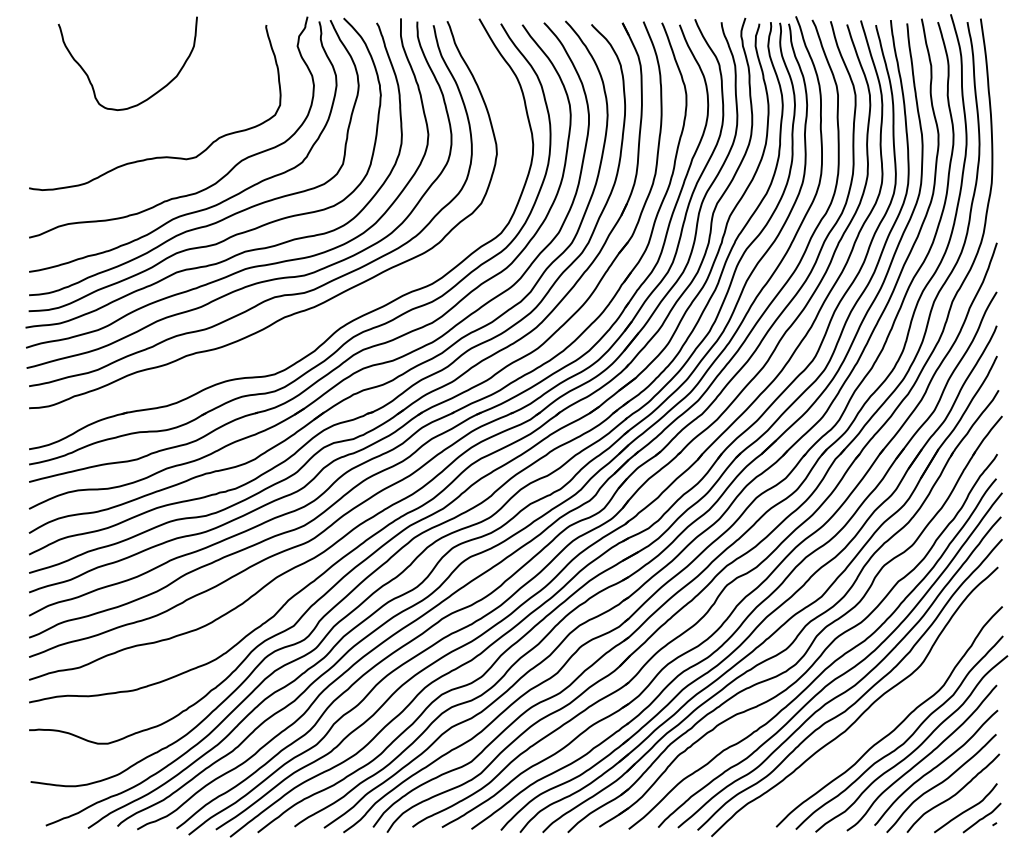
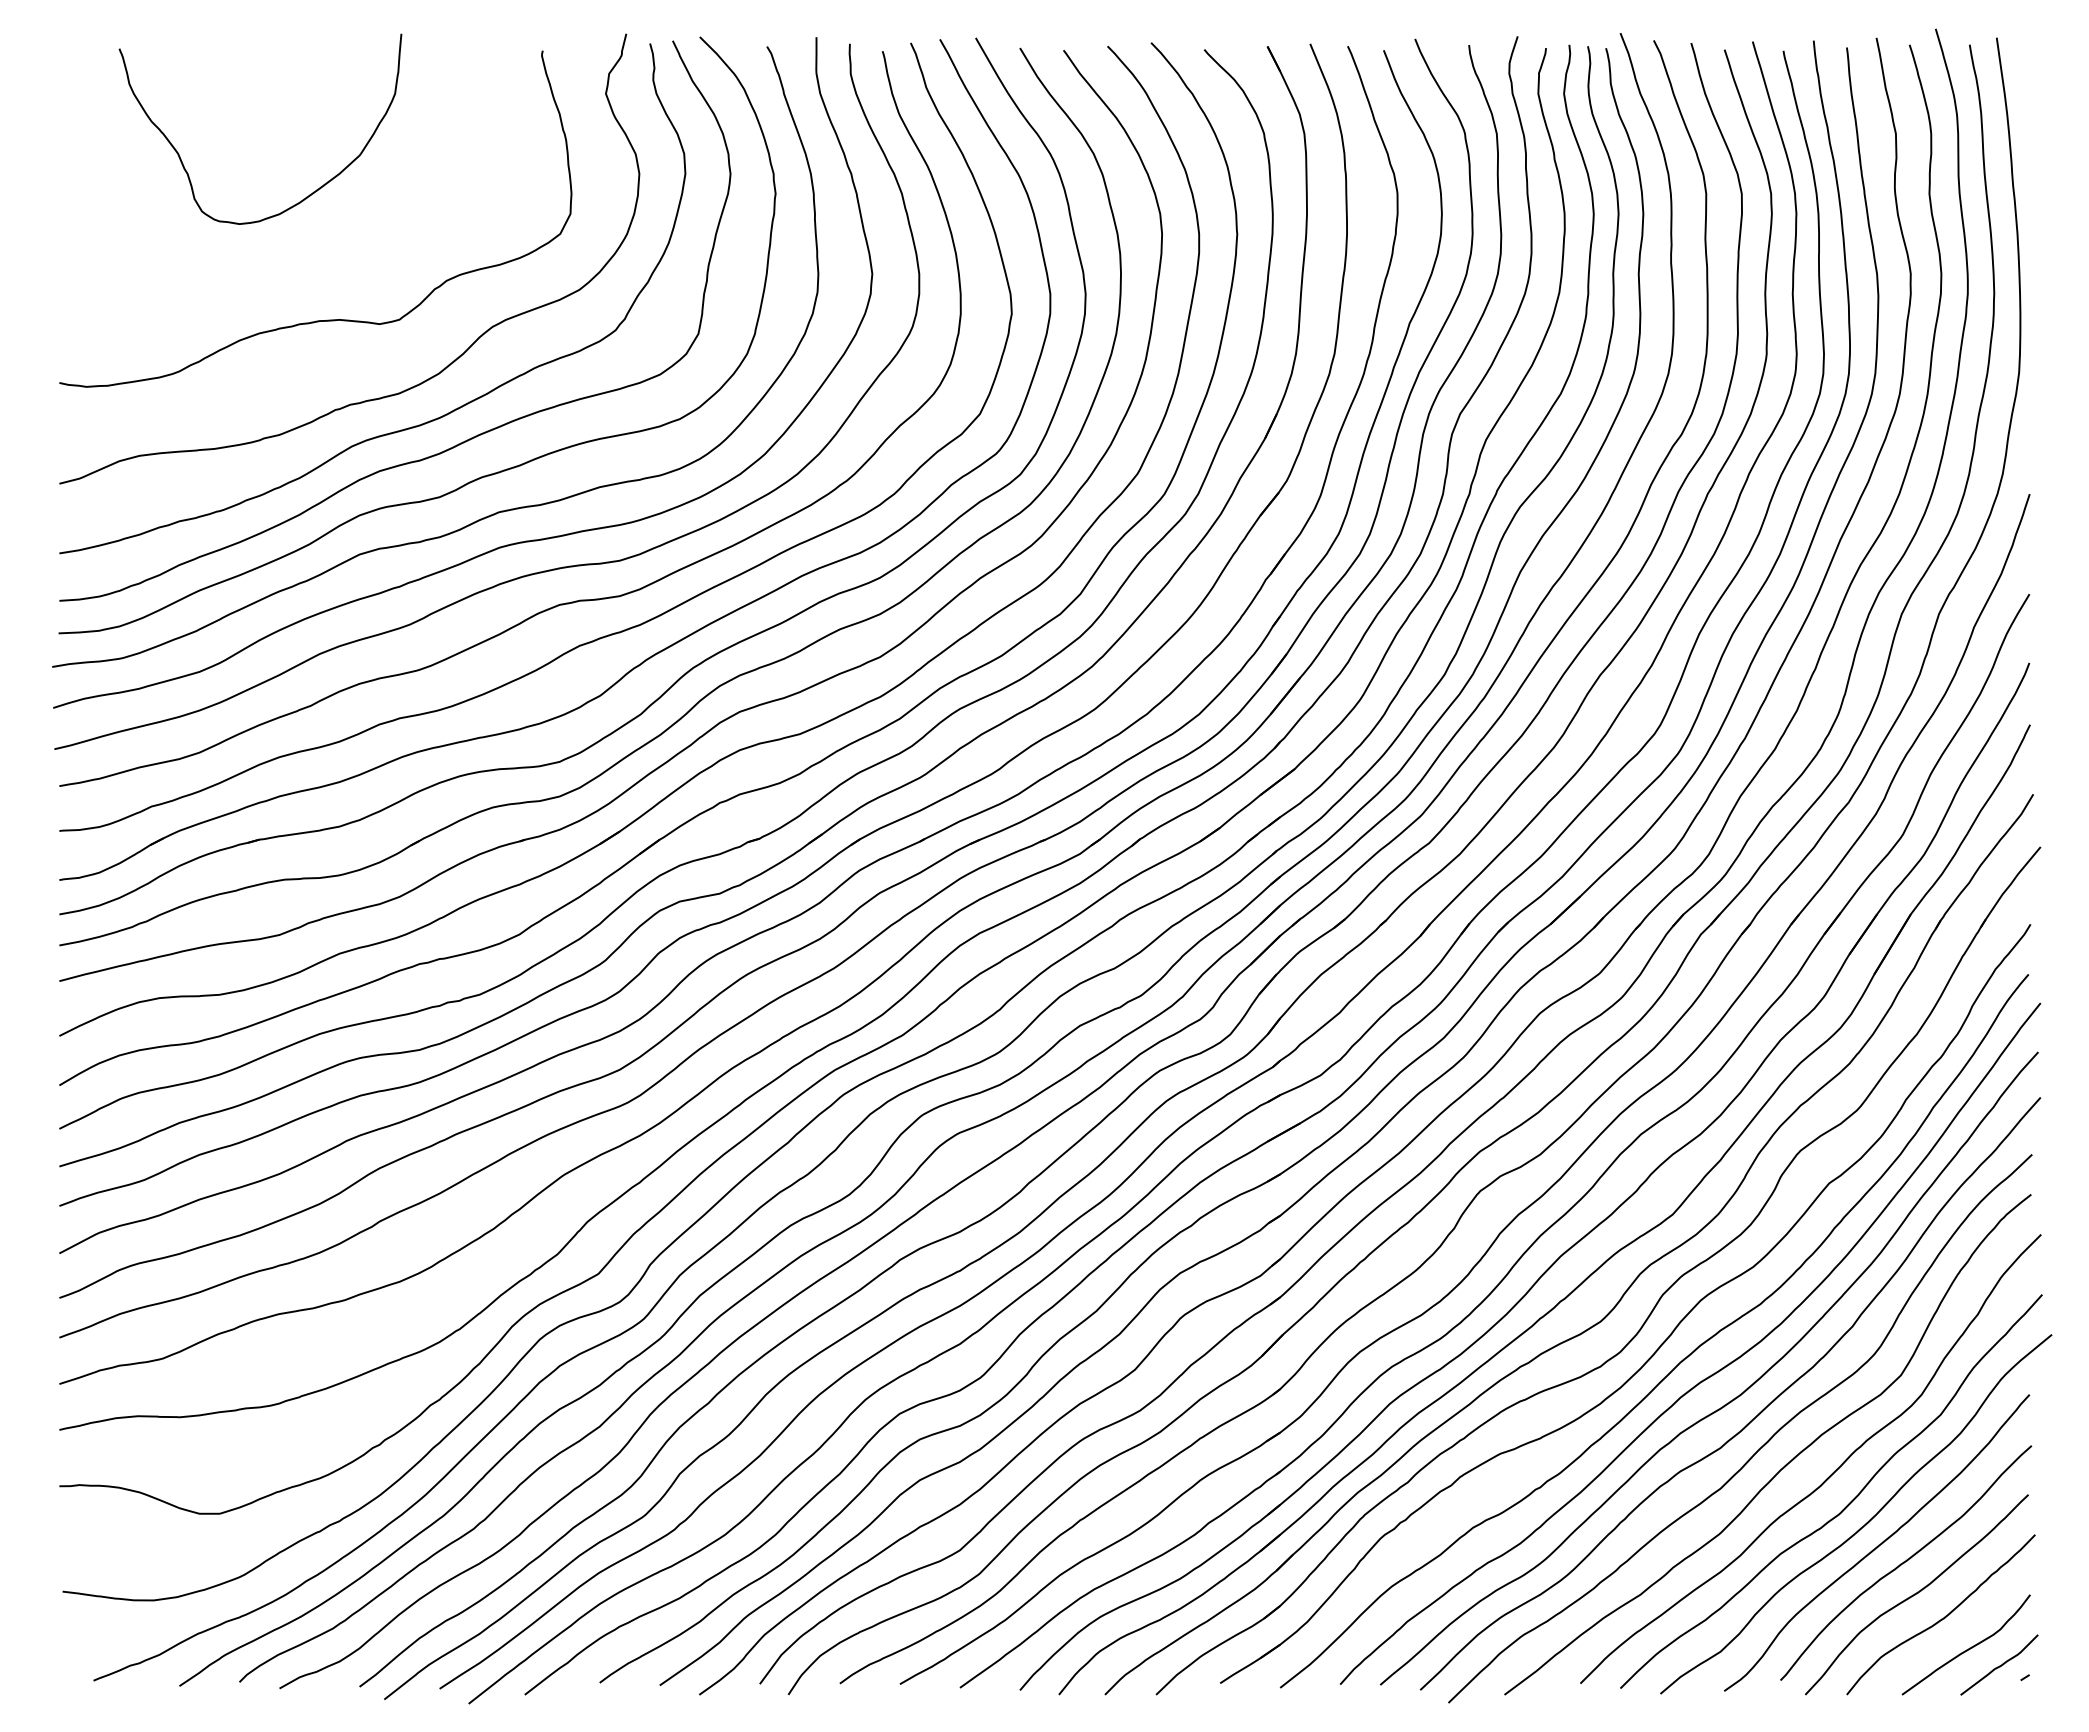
part: (319, 321) -> (650, 654), added
curve: (877, 718) -> (1786, 1462), added

